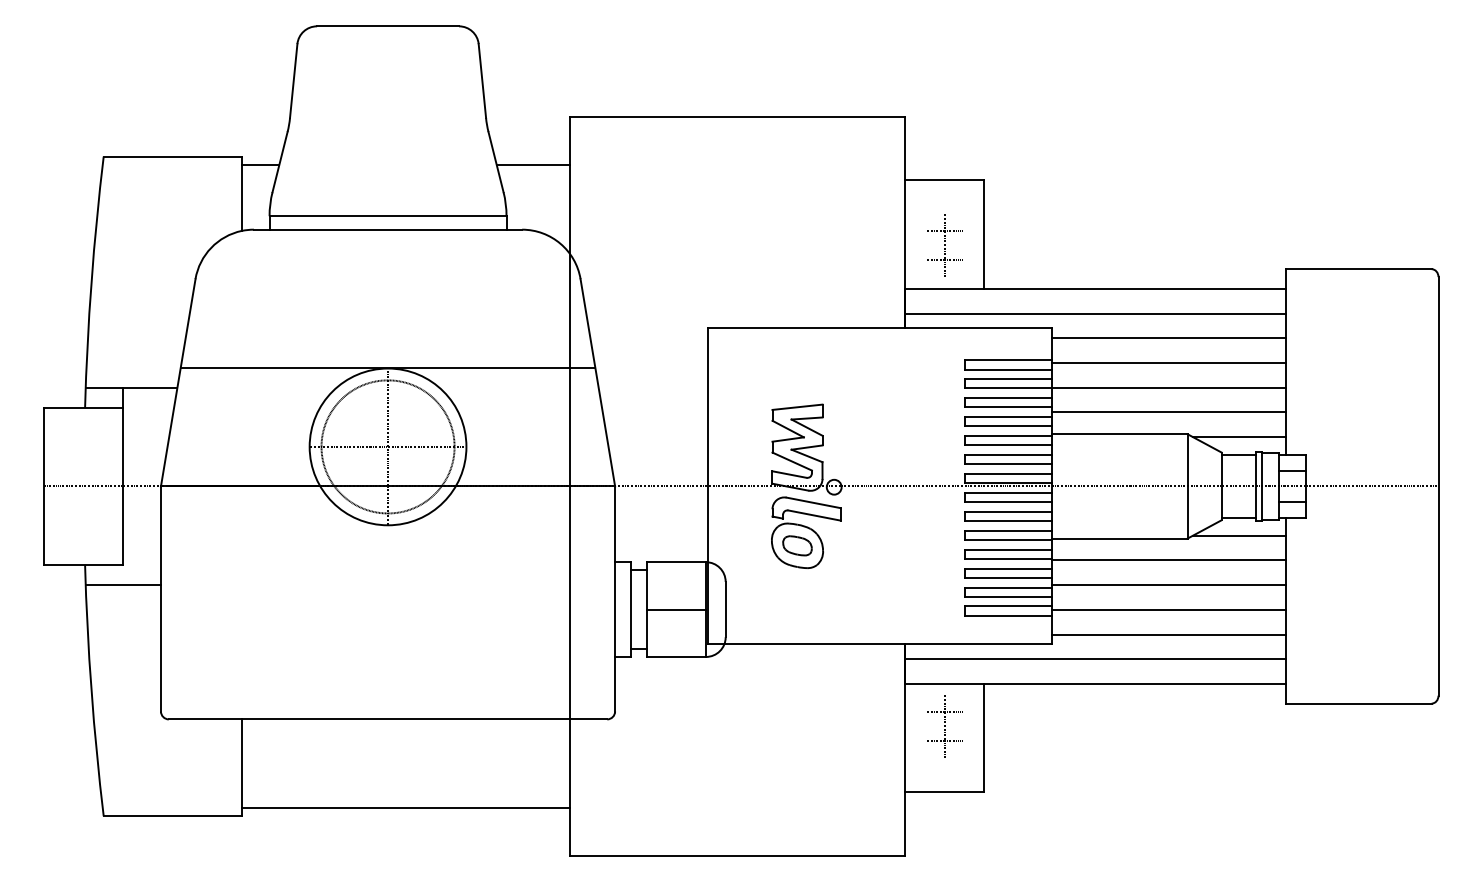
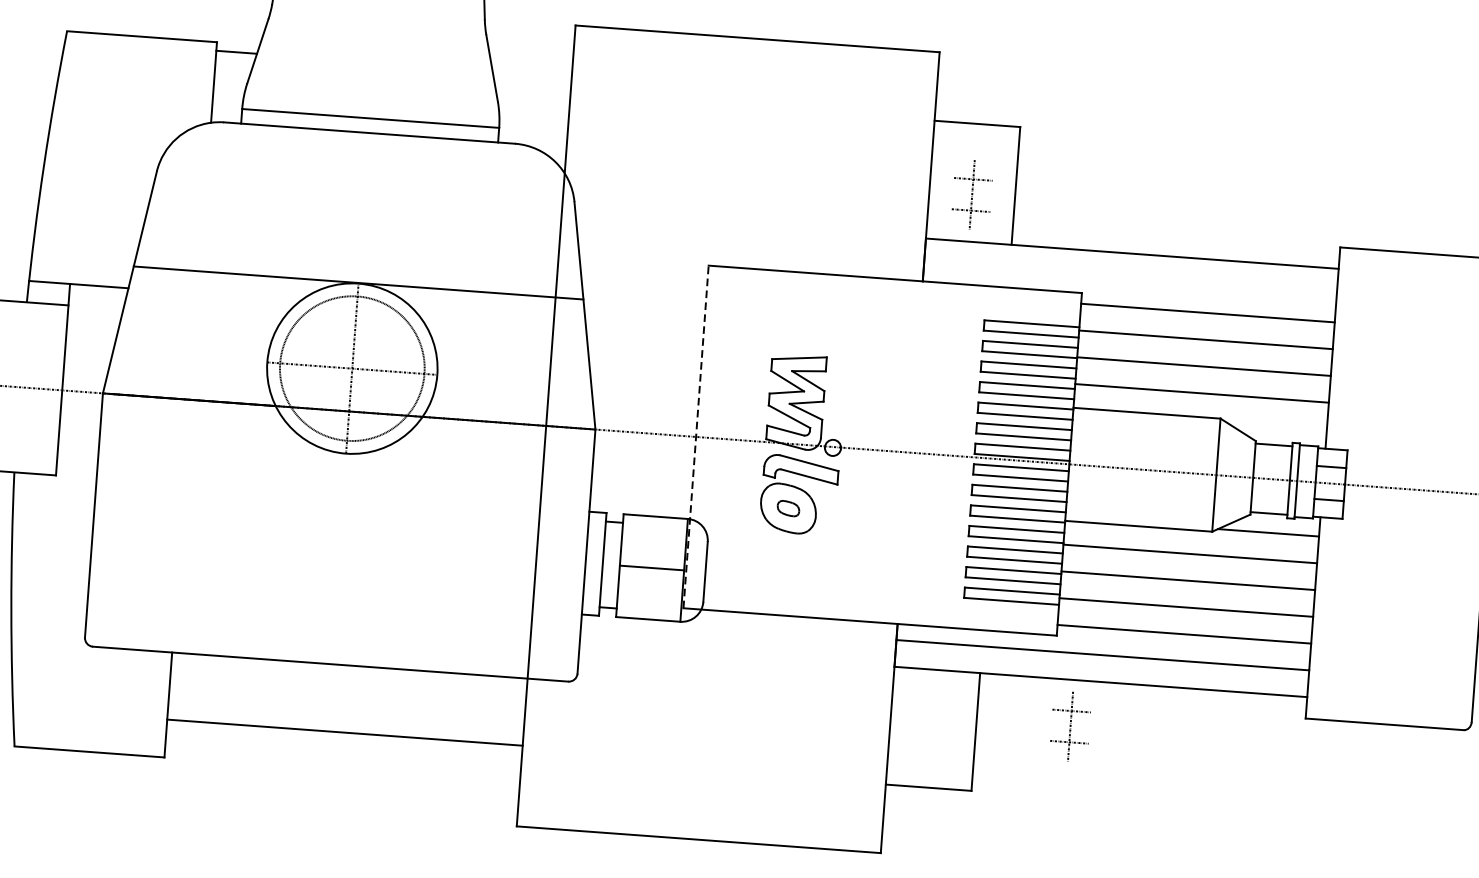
line: (532, 164) -> (531, 73), removed
line: (1095, 313) -> (1130, 280), removed
line: (1238, 437) -> (1275, 426), removed
line: (707, 486) -> (695, 437), solid -> dashed
part: (797, 545) -> (788, 508), size x0.7
line: (122, 584) -> (53, 496), removed
part: (944, 726) -> (1070, 726), moved
line: (405, 808) -> (344, 732), moved

